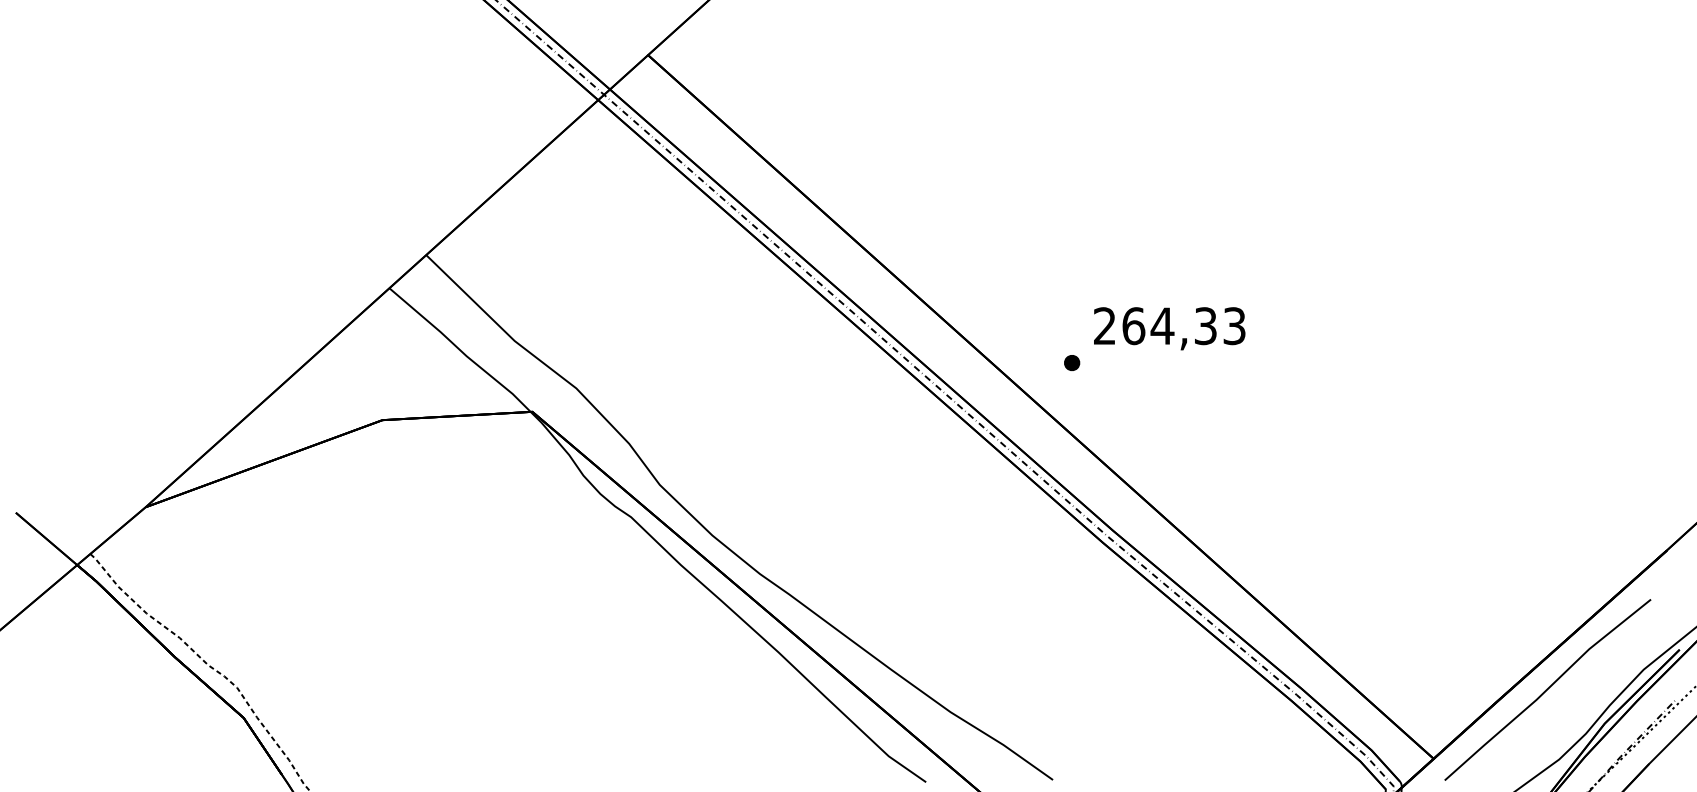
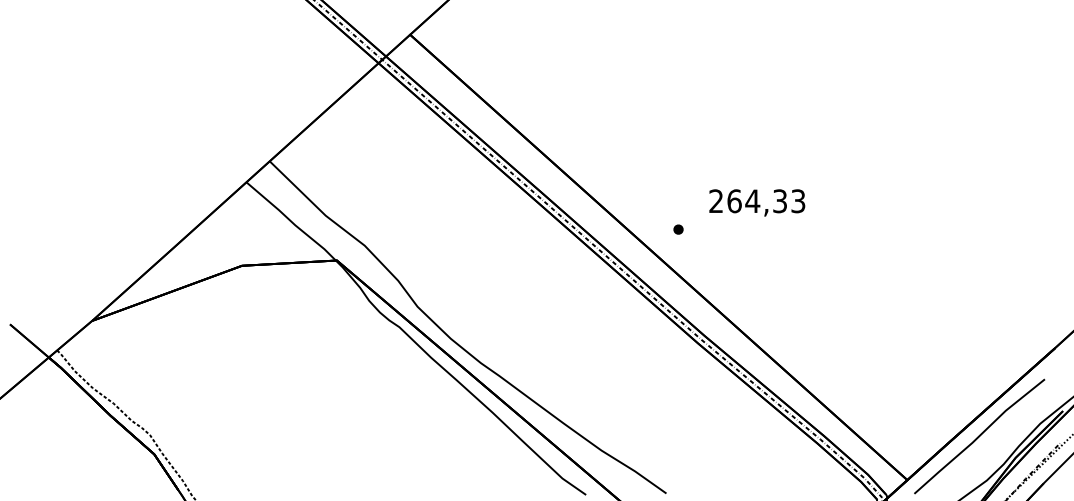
text: (1170, 328) -> (757, 202), moved

